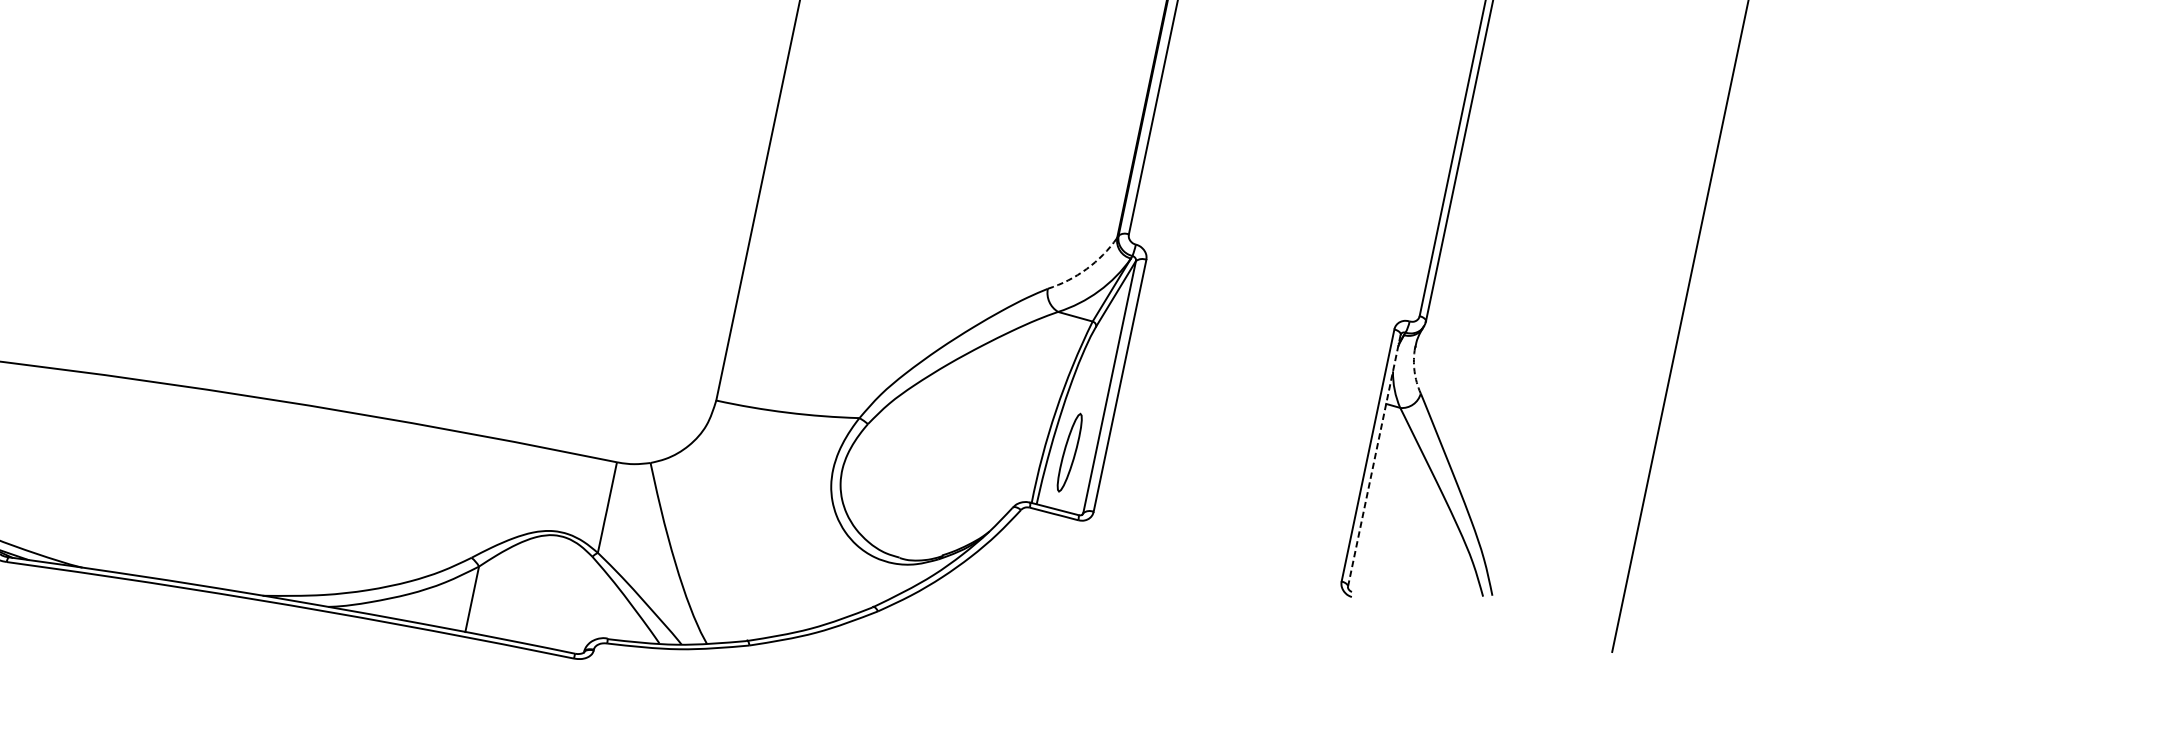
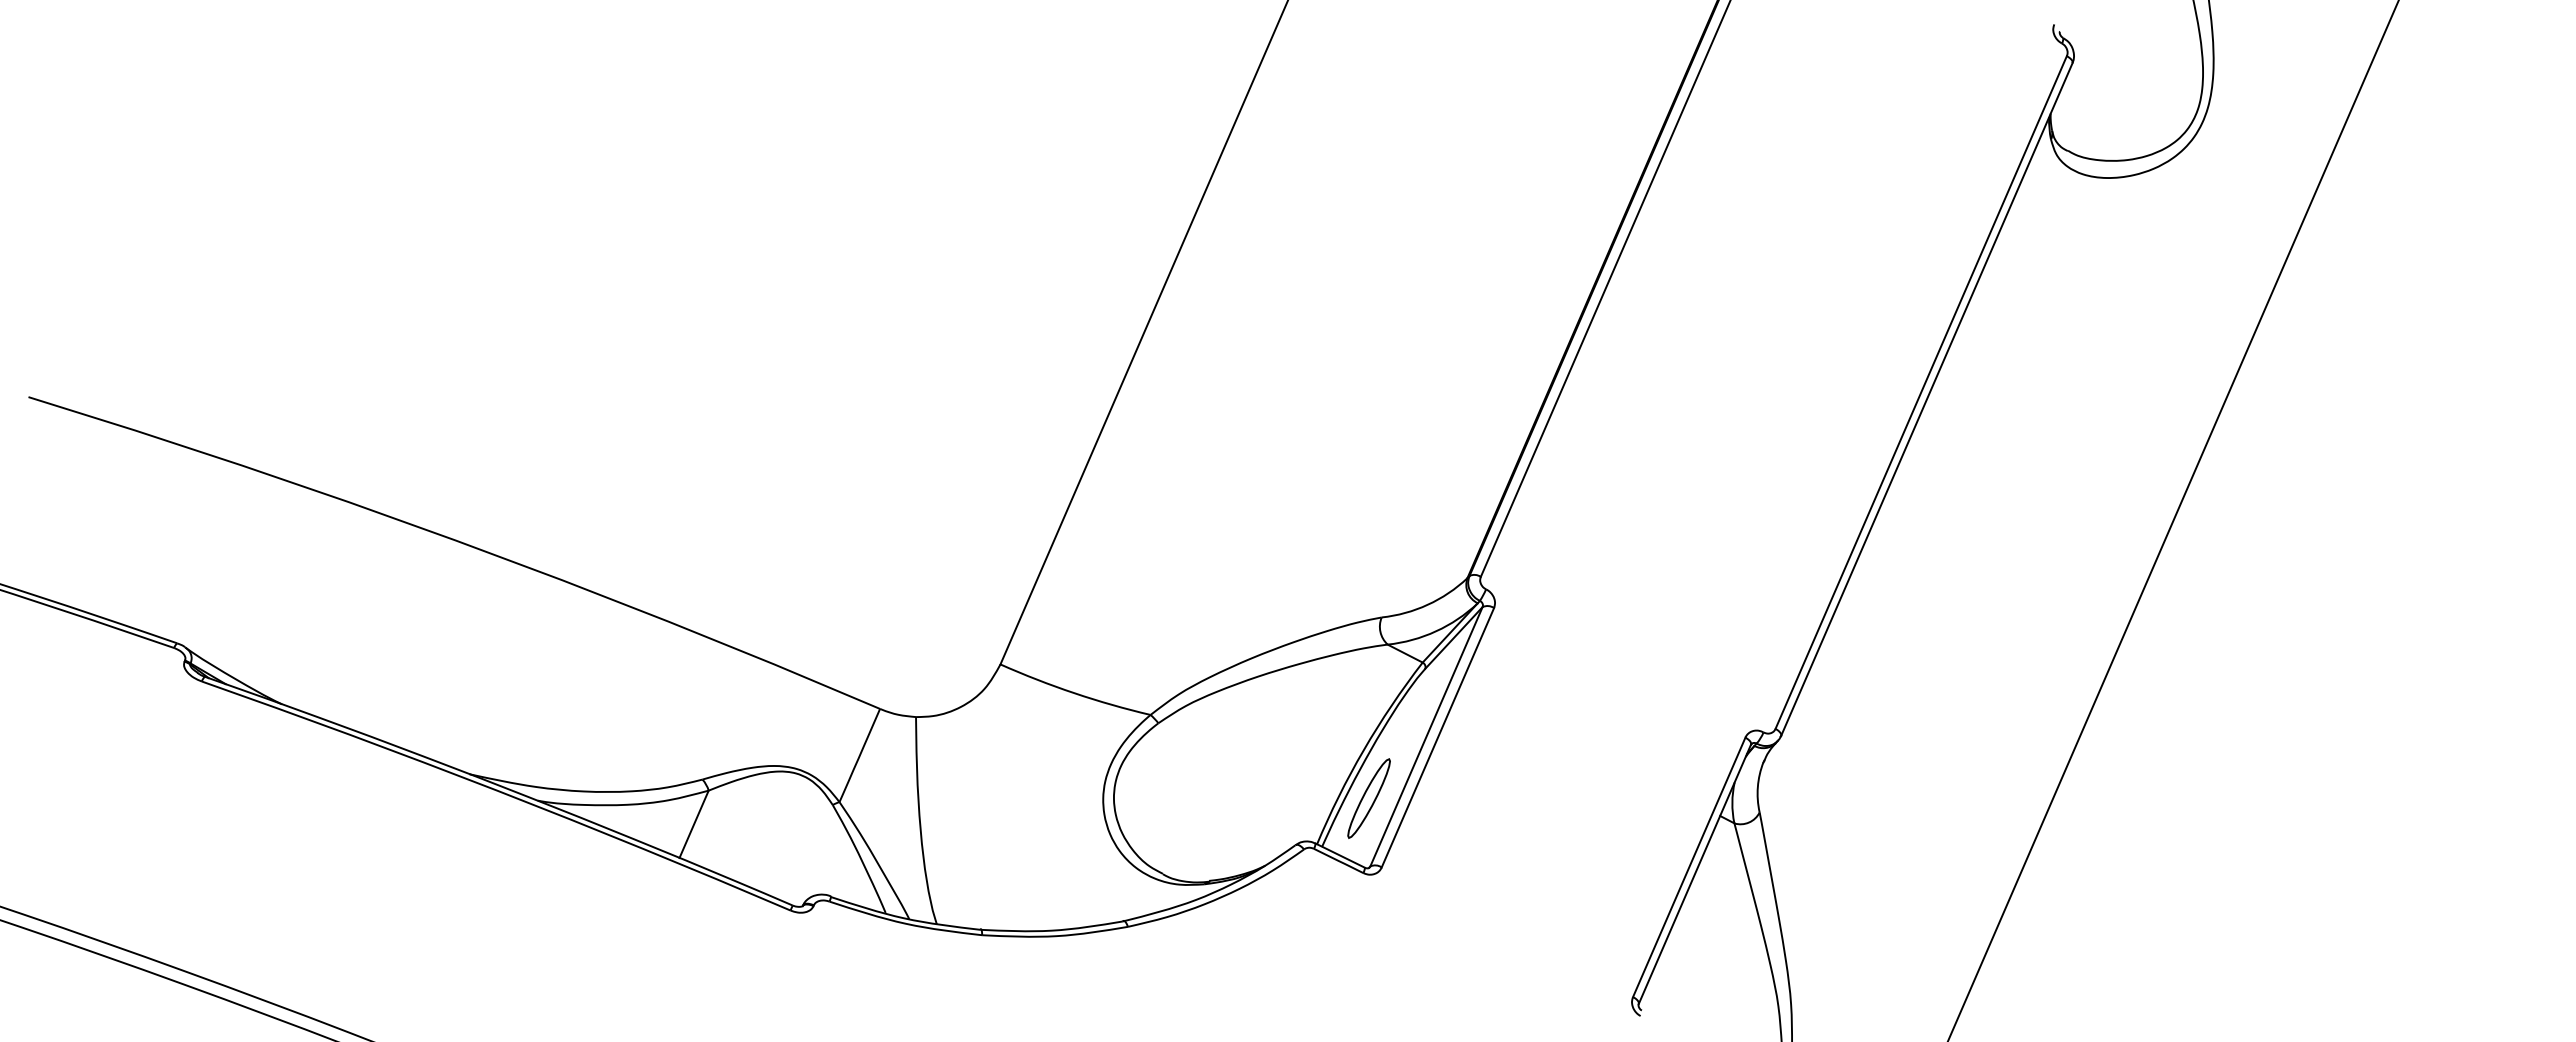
arc: (1086, 268) -> (1427, 604), dashed -> solid
arc: (1414, 370) -> (1757, 786), dashed -> solid
line: (1374, 459) -> (1695, 873), dashed -> solid

